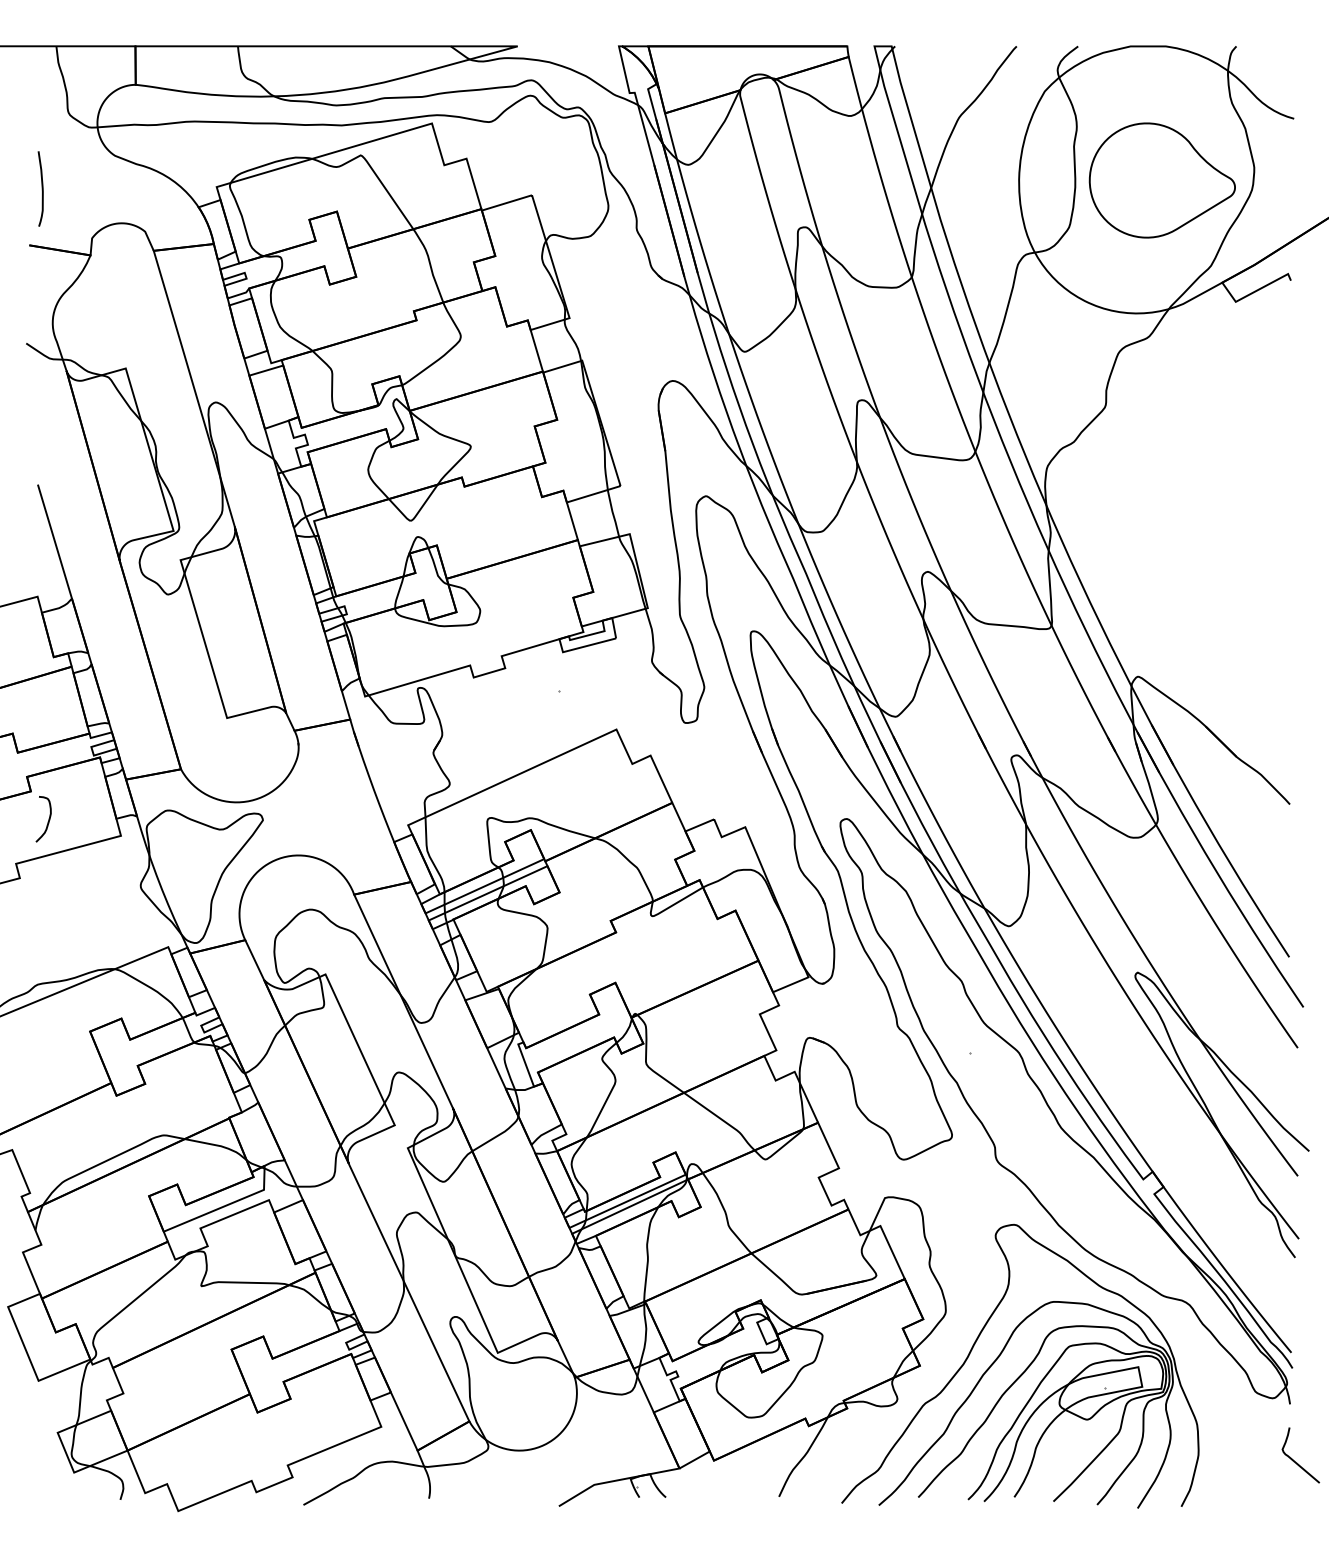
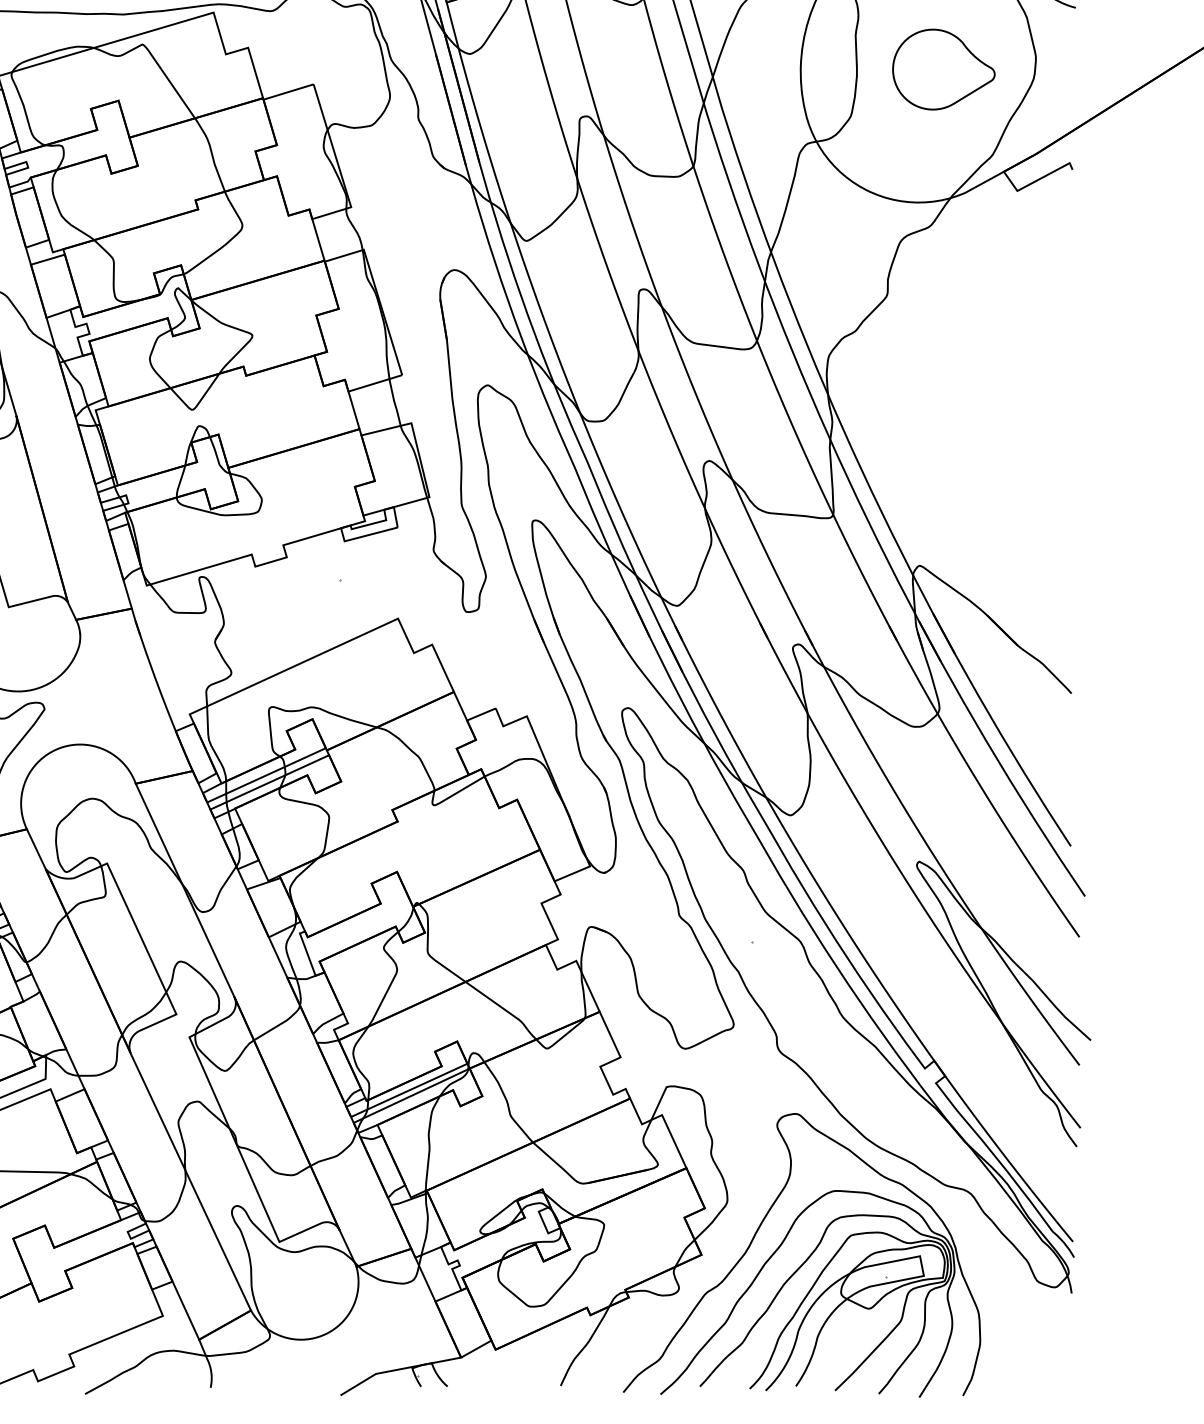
part: (1161, 180) -> (943, 69), size x0.7
curve: (1297, 1462) -> (1079, 1351), removed

